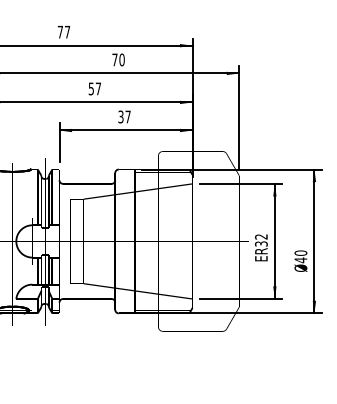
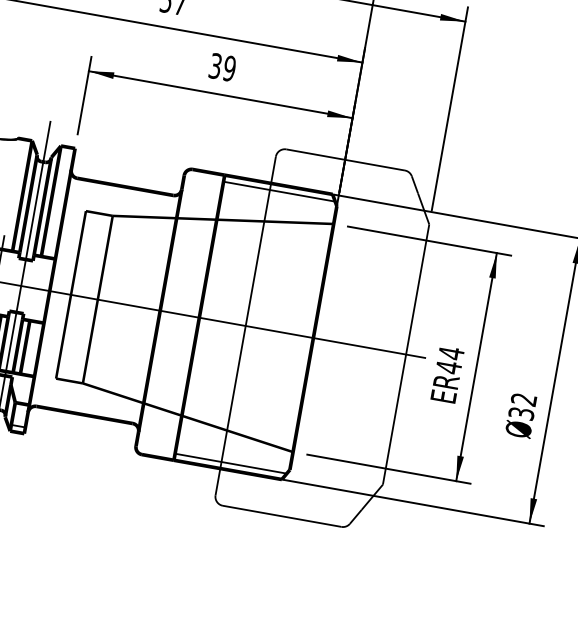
text: (127, 116) -> (228, 67), 37 -> 39
text: (261, 240) -> (450, 360), 32 -> 44
text: (300, 256) -> (521, 405), 40 -> 32

